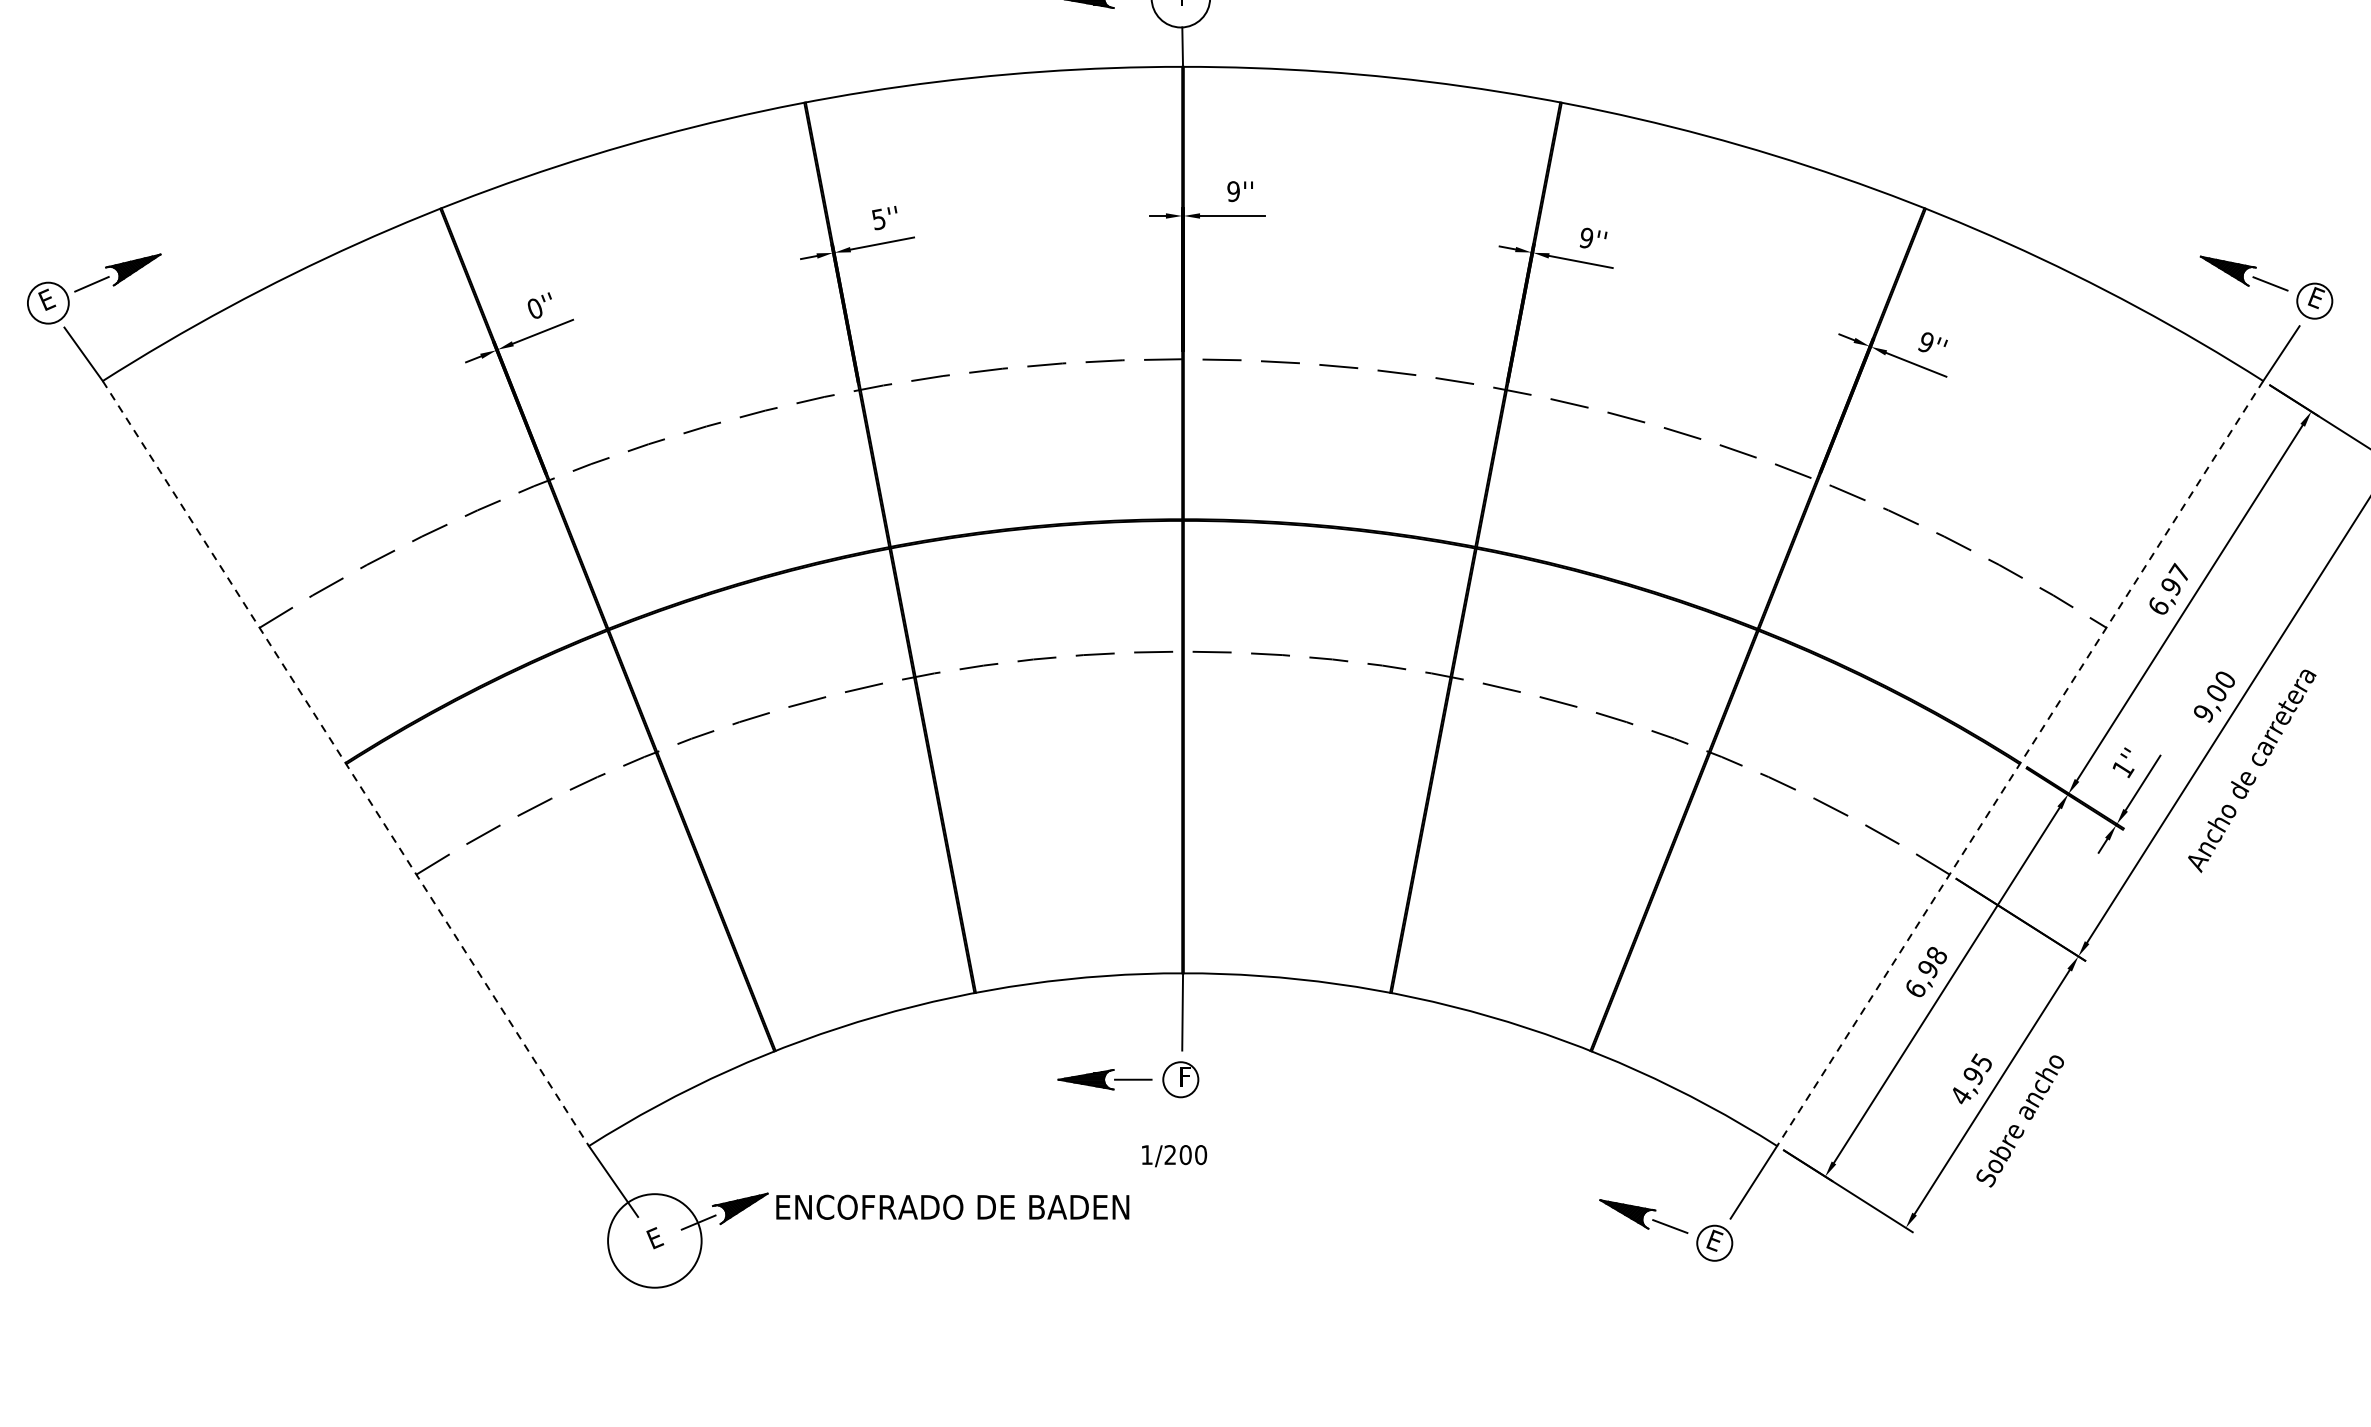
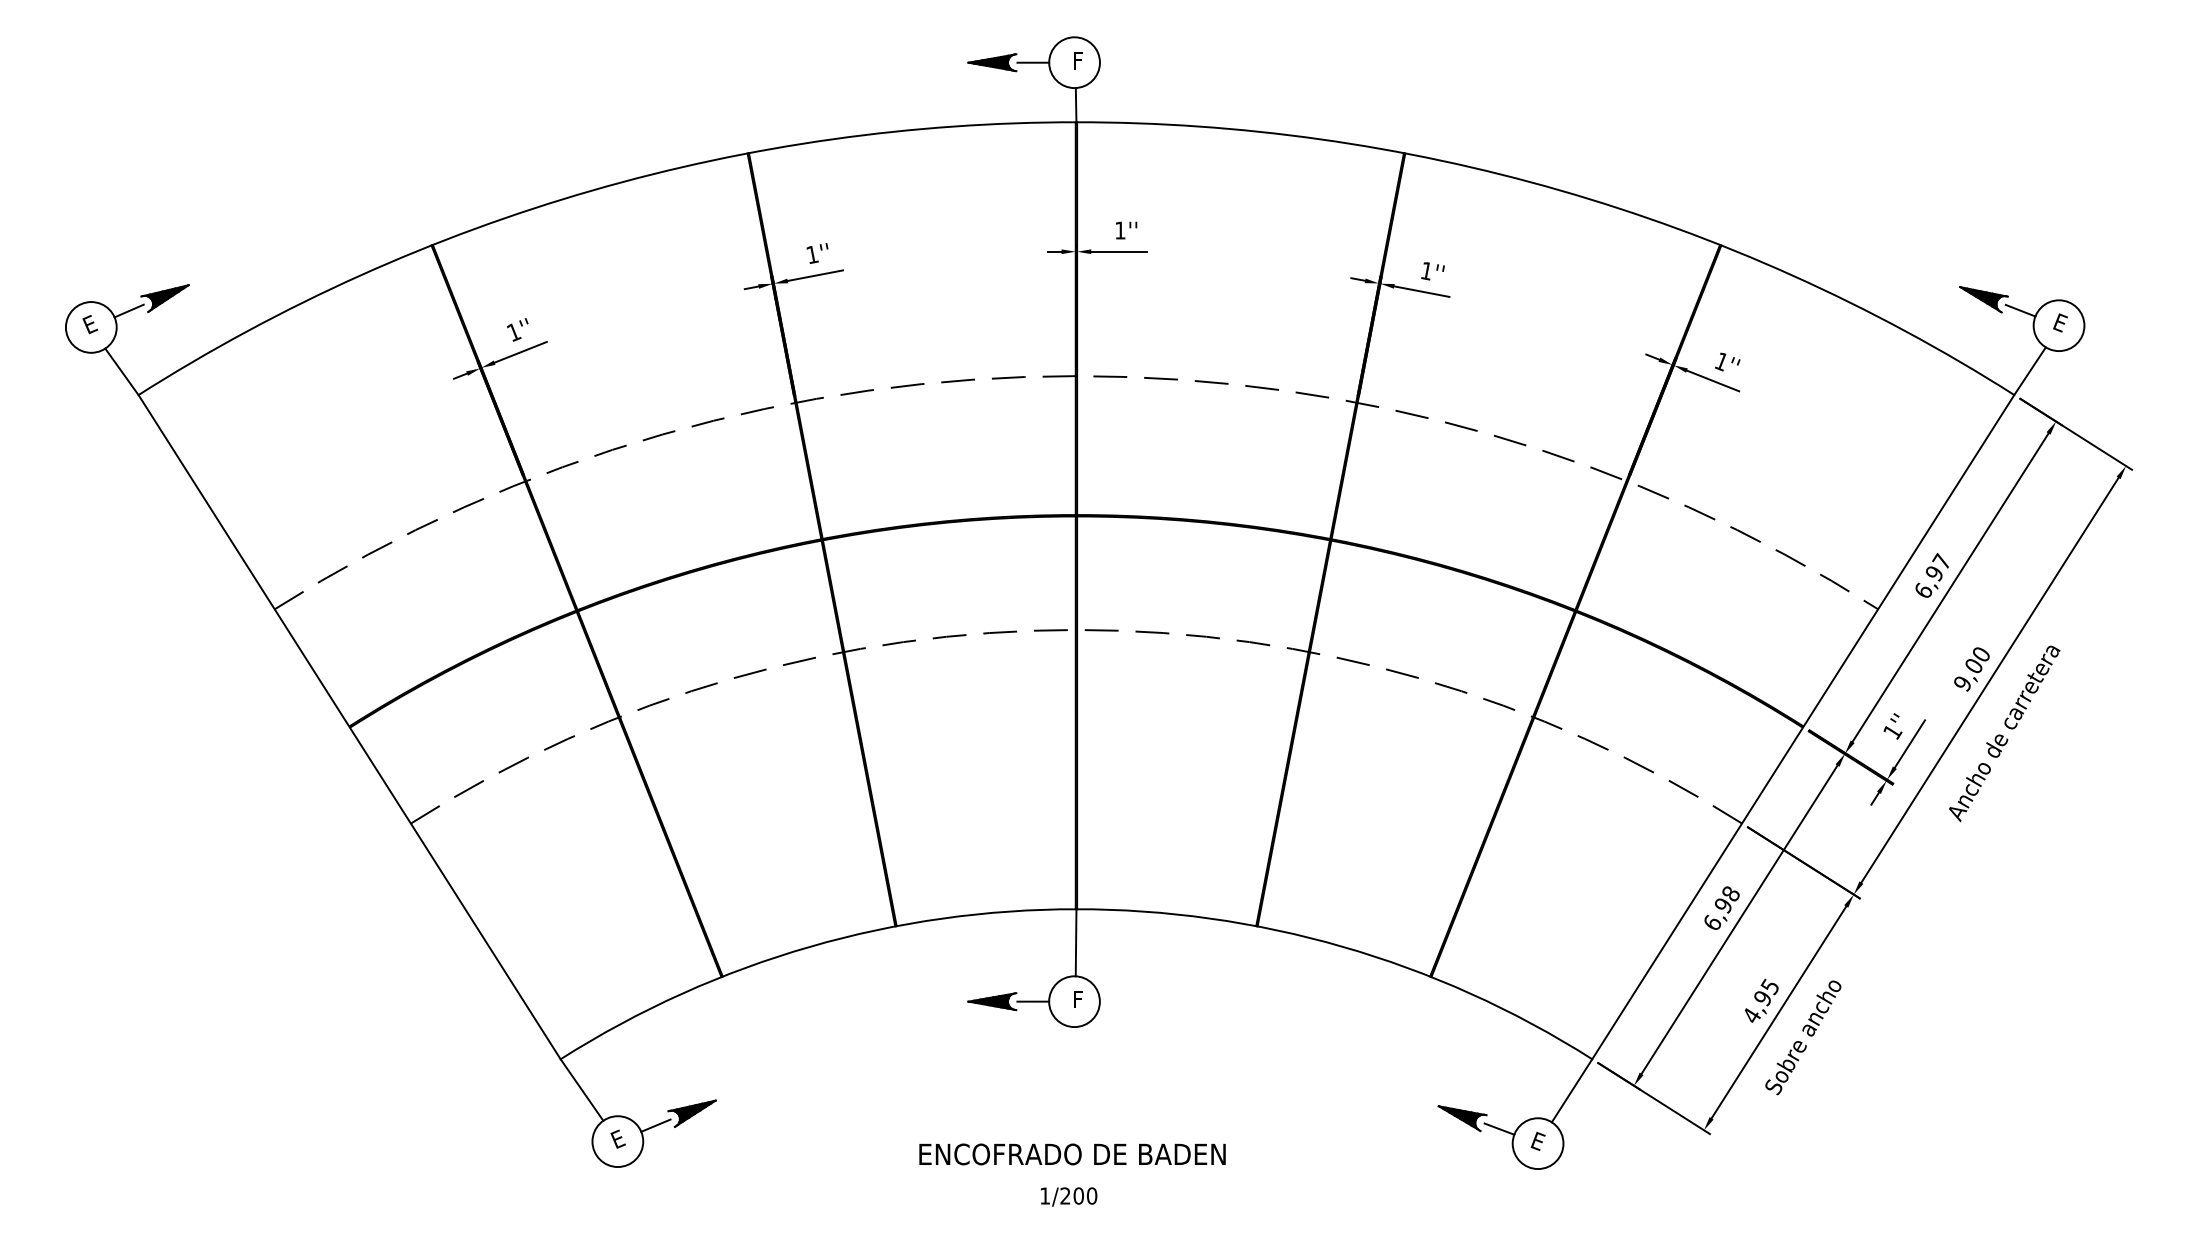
text: (1233, 191) -> (1120, 230), 9'' -> 1''
text: (879, 219) -> (812, 254), 5'' -> 1''
text: (1586, 238) -> (1426, 271), 9'' -> 1''
circle: (2314, 300) -> (2058, 325), size x1.67
circle: (47, 303) -> (90, 327), size x1.43
text: (535, 308) -> (514, 332), 0'' -> 1''
text: (1926, 342) -> (1721, 361), 9'' -> 1''
line: (345, 763) -> (349, 727), dashed -> solid
line: (2020, 763) -> (1803, 727), dashed -> solid
circle: (1180, 1079) -> (1074, 1001), size x1.67
text: (1175, 1155) -> (1069, 1196), moved
text: (952, 1207) -> (1072, 1154), moved
circle: (654, 1240) -> (617, 1141), size x0.62
circle: (1714, 1243) -> (1537, 1143), size x1.67

